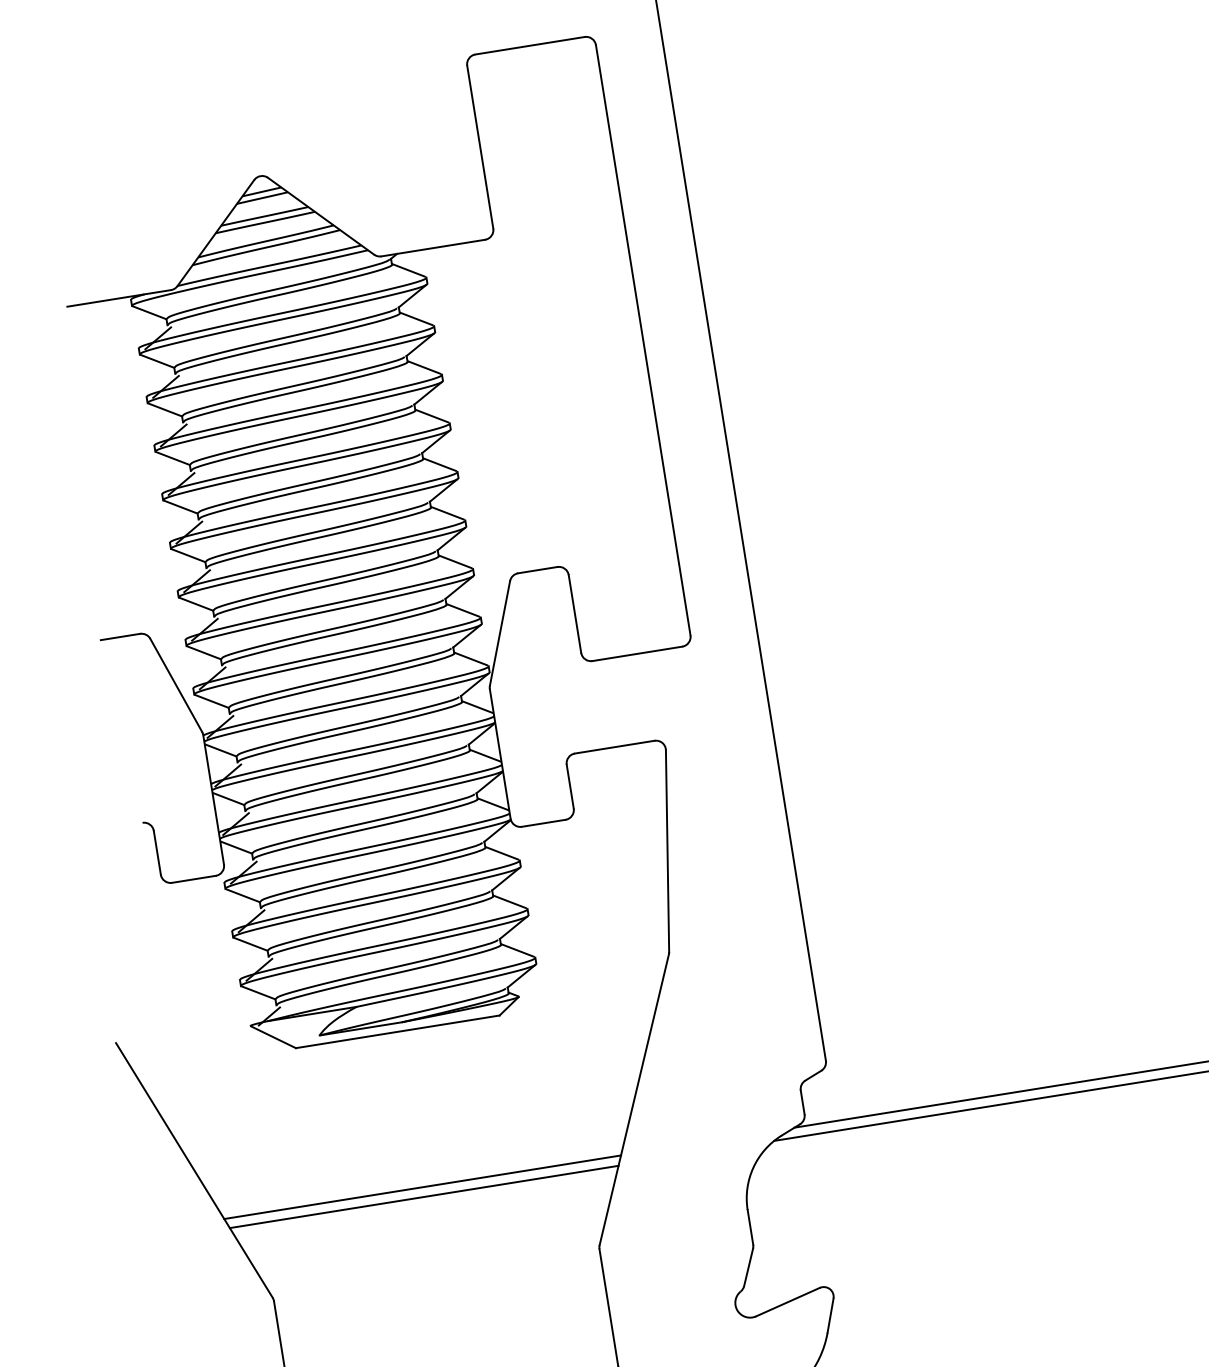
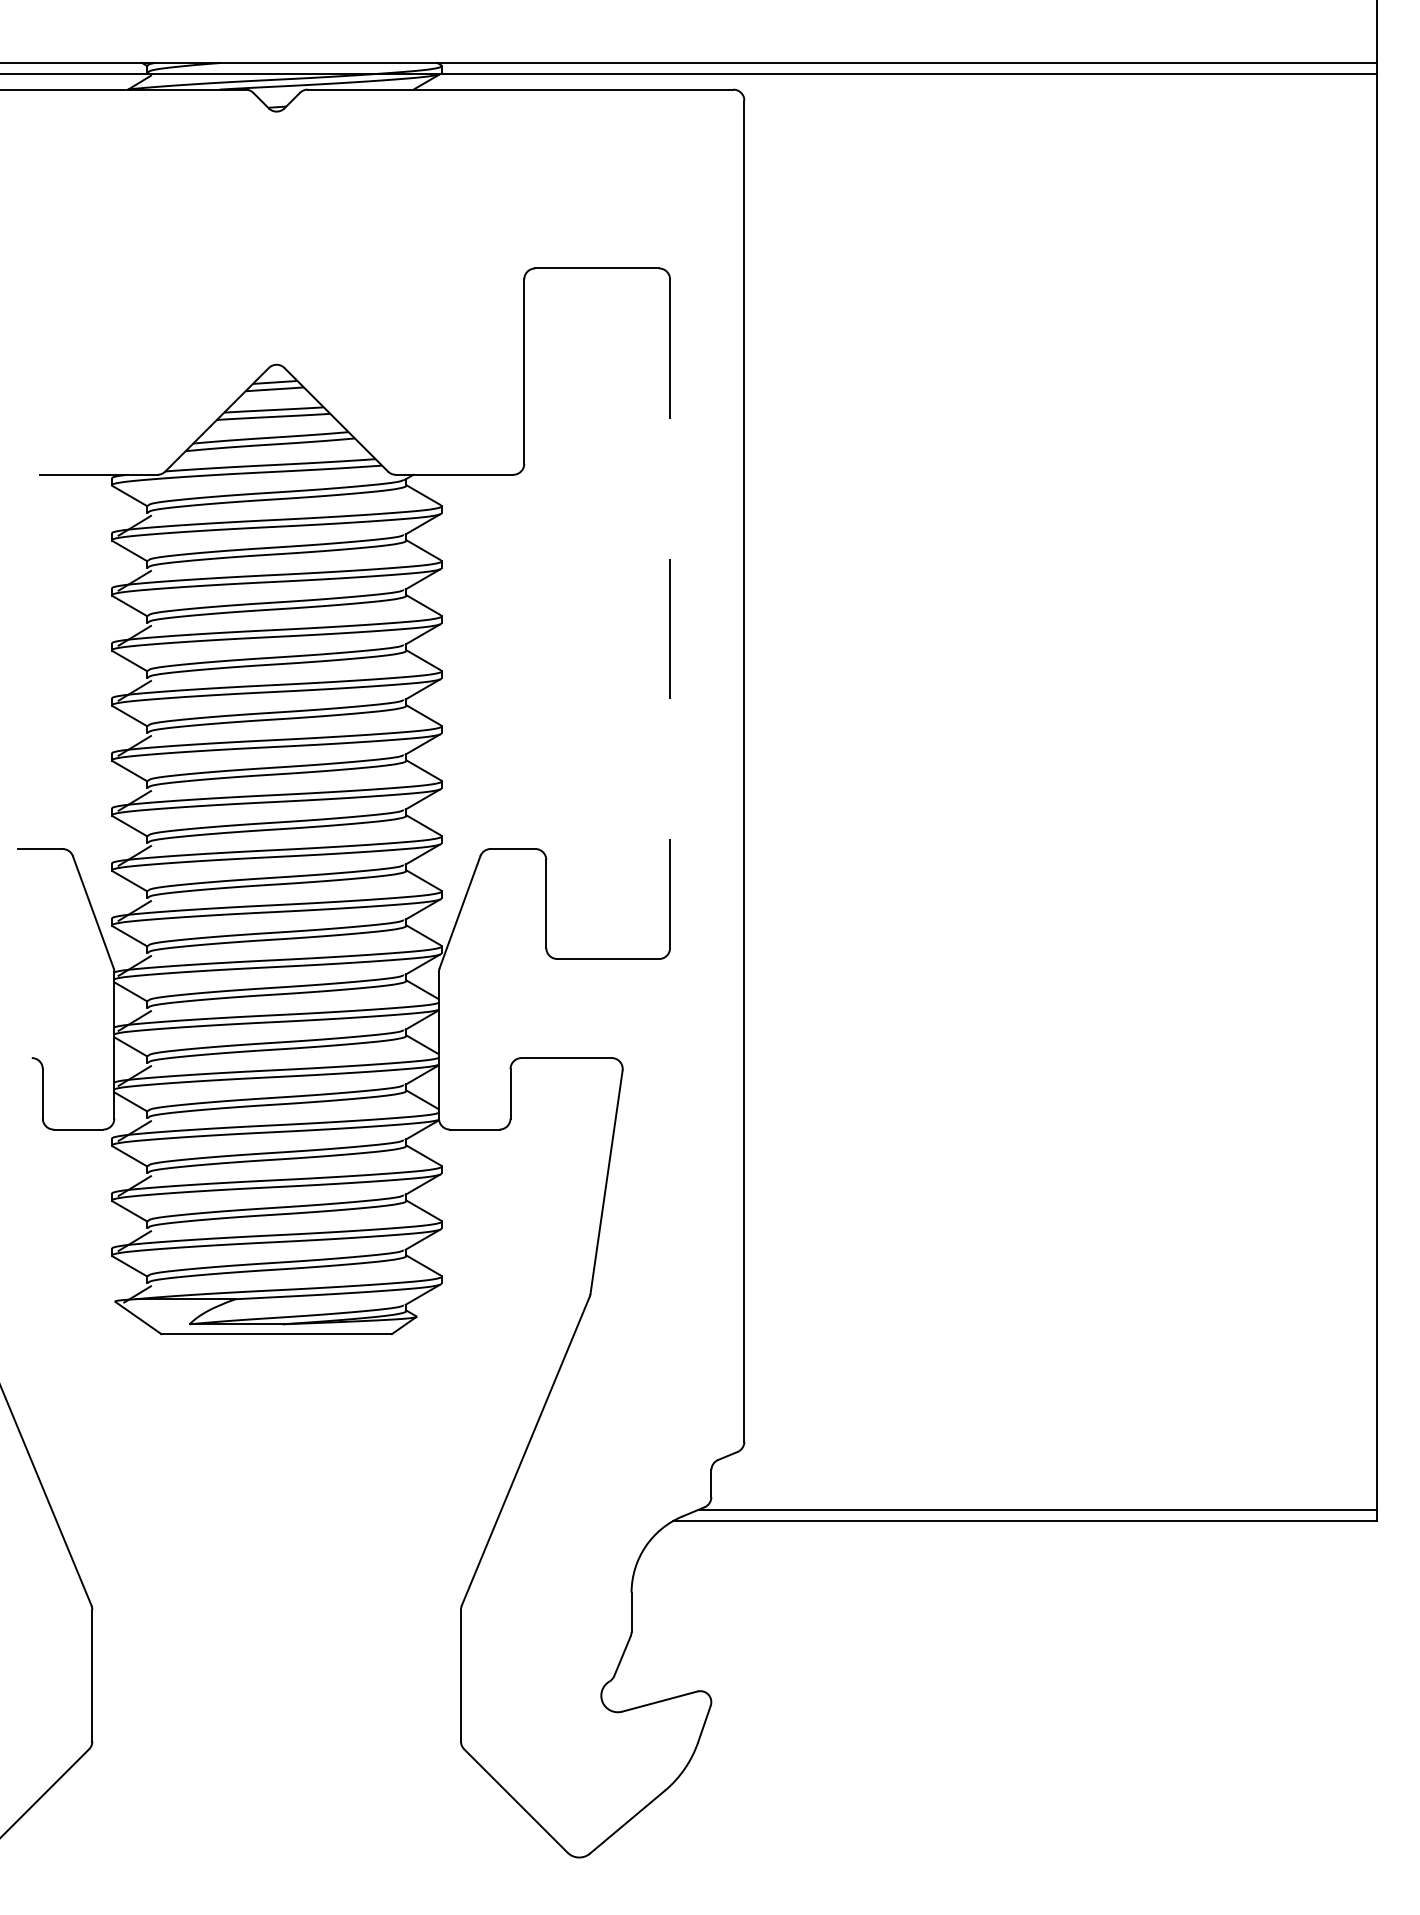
line: (643, 340) -> (670, 614), solid -> dashed
line: (422, 1187) -> (276, 1510), removed
line: (424, 1197) -> (276, 1521), removed

